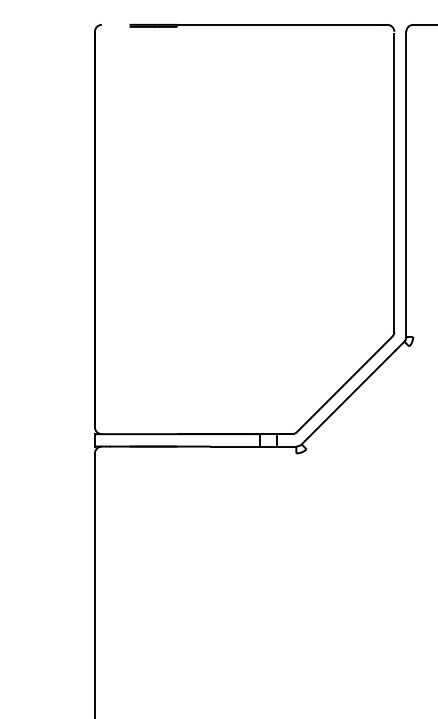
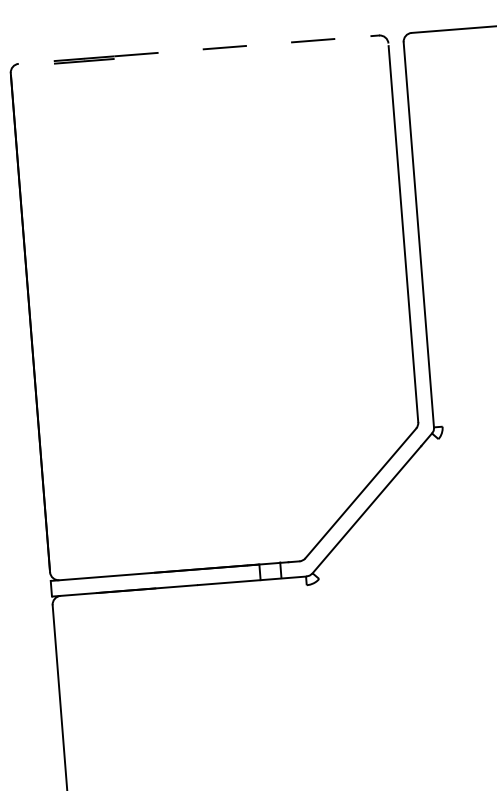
line: (279, 24) -> (242, 45), solid -> dashed

